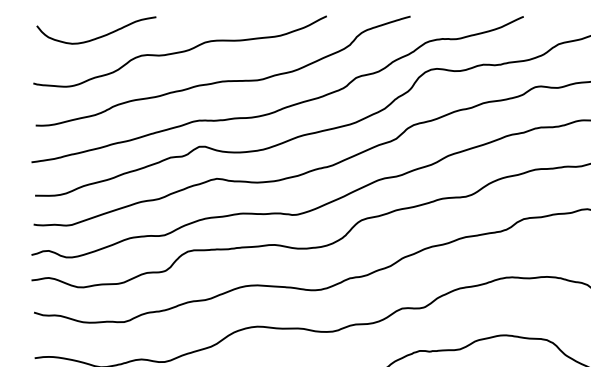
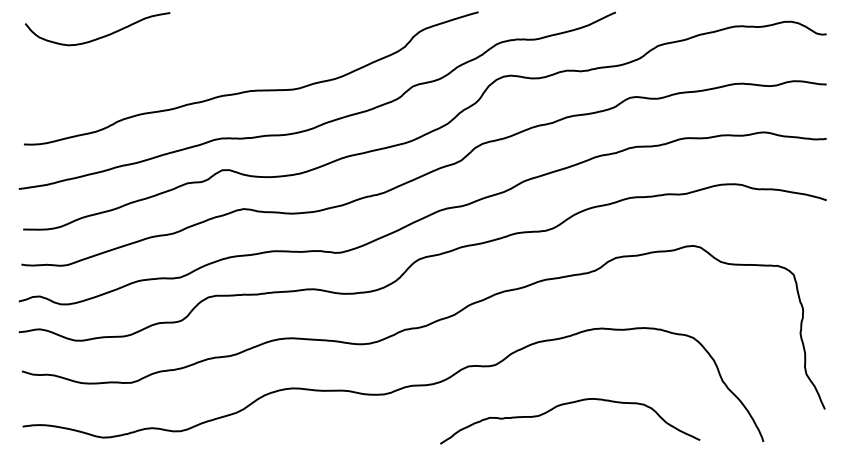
curve: (180, 51) -> (199, 54), removed

